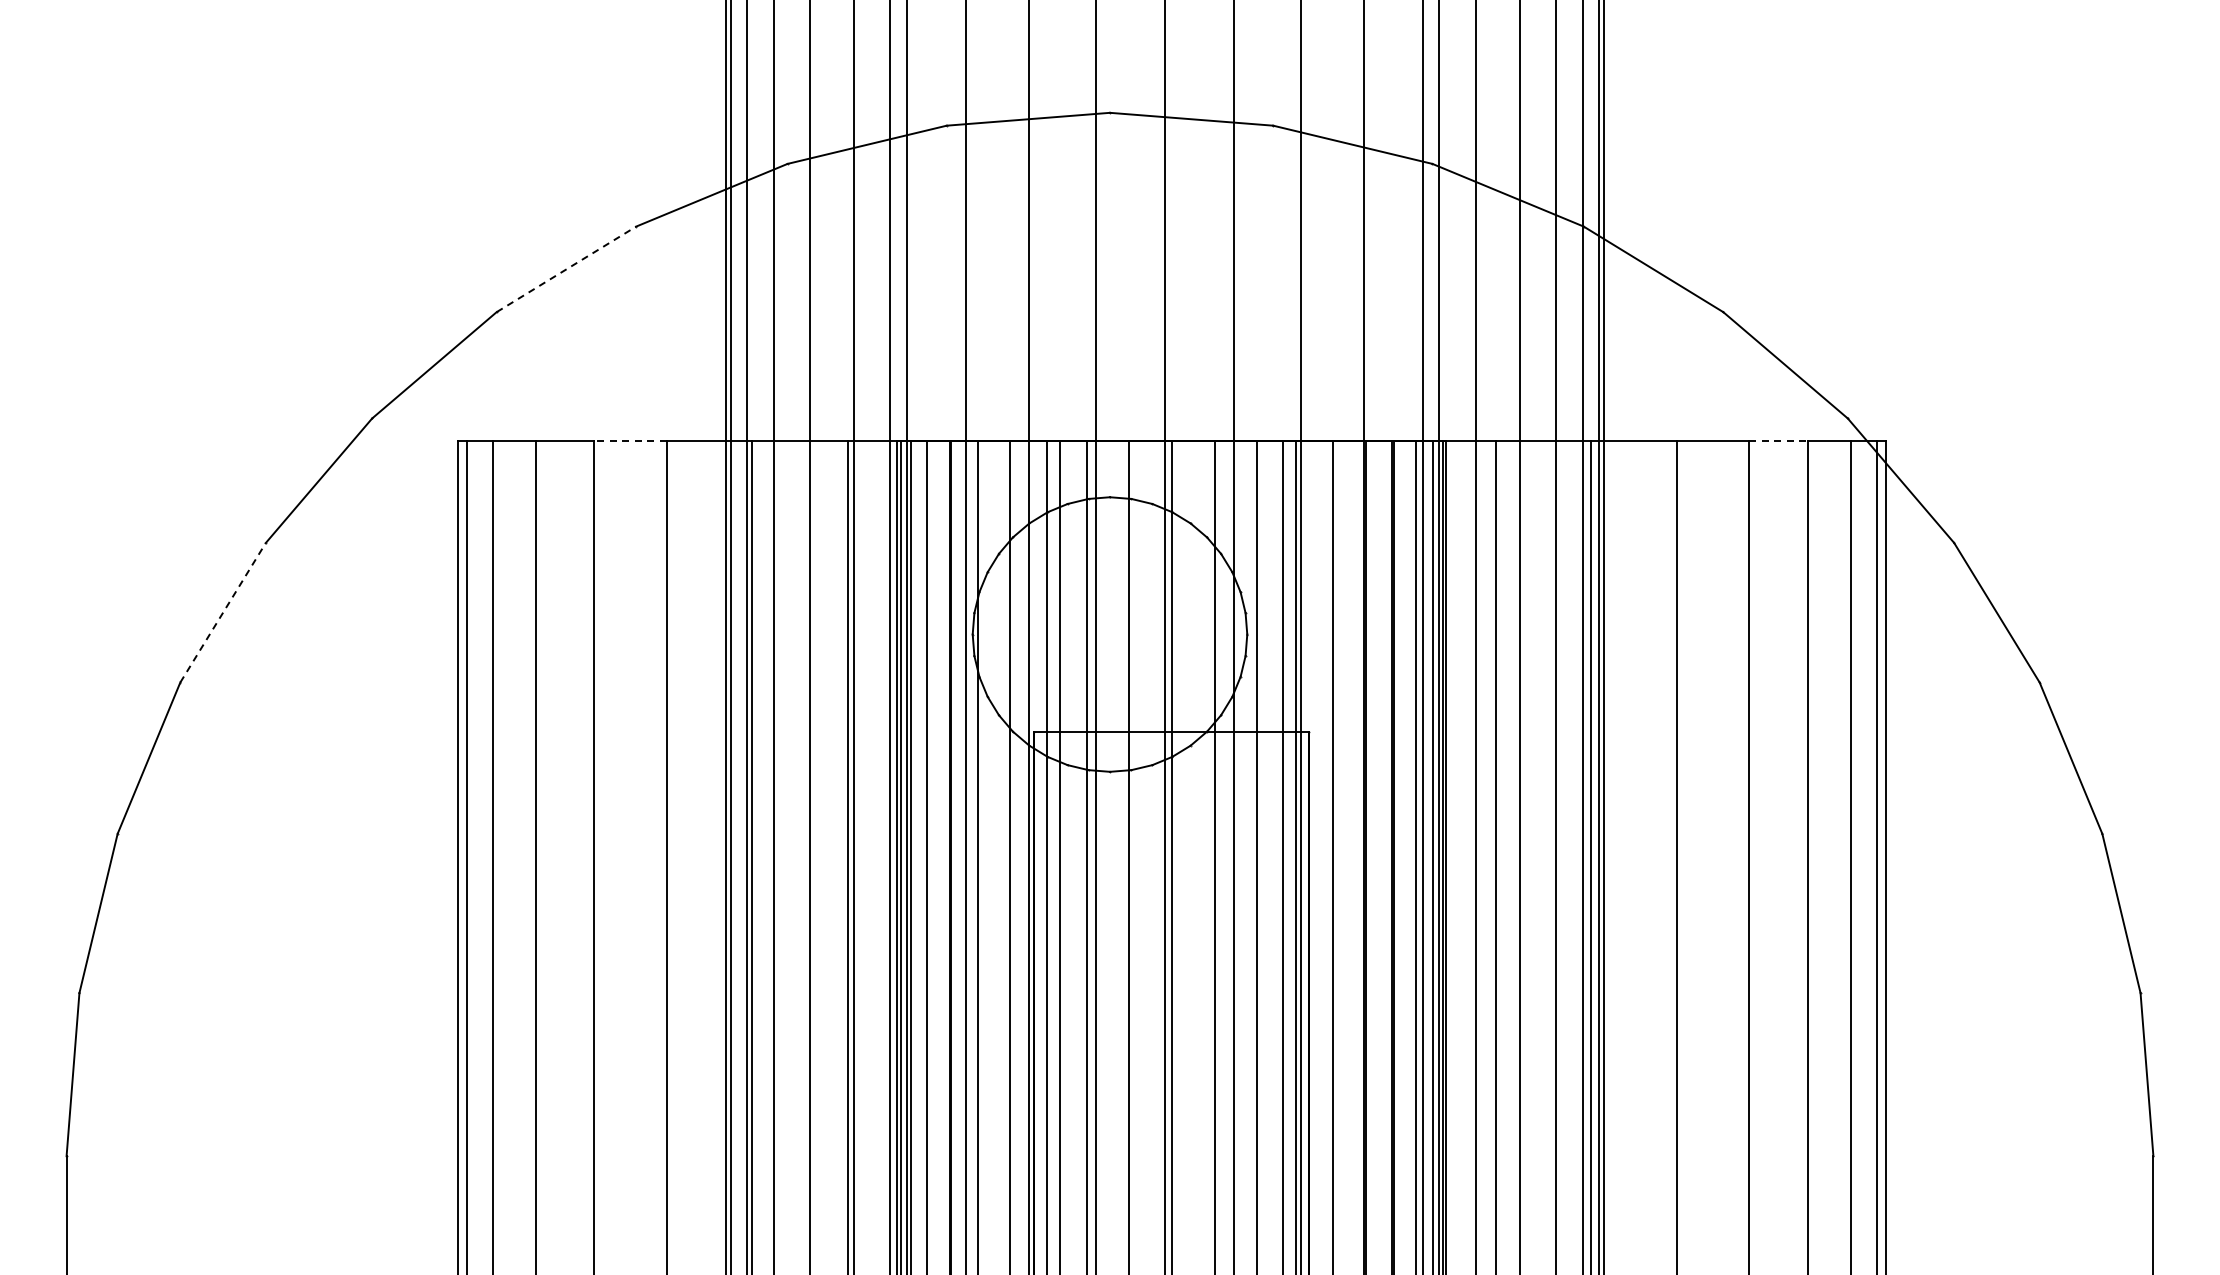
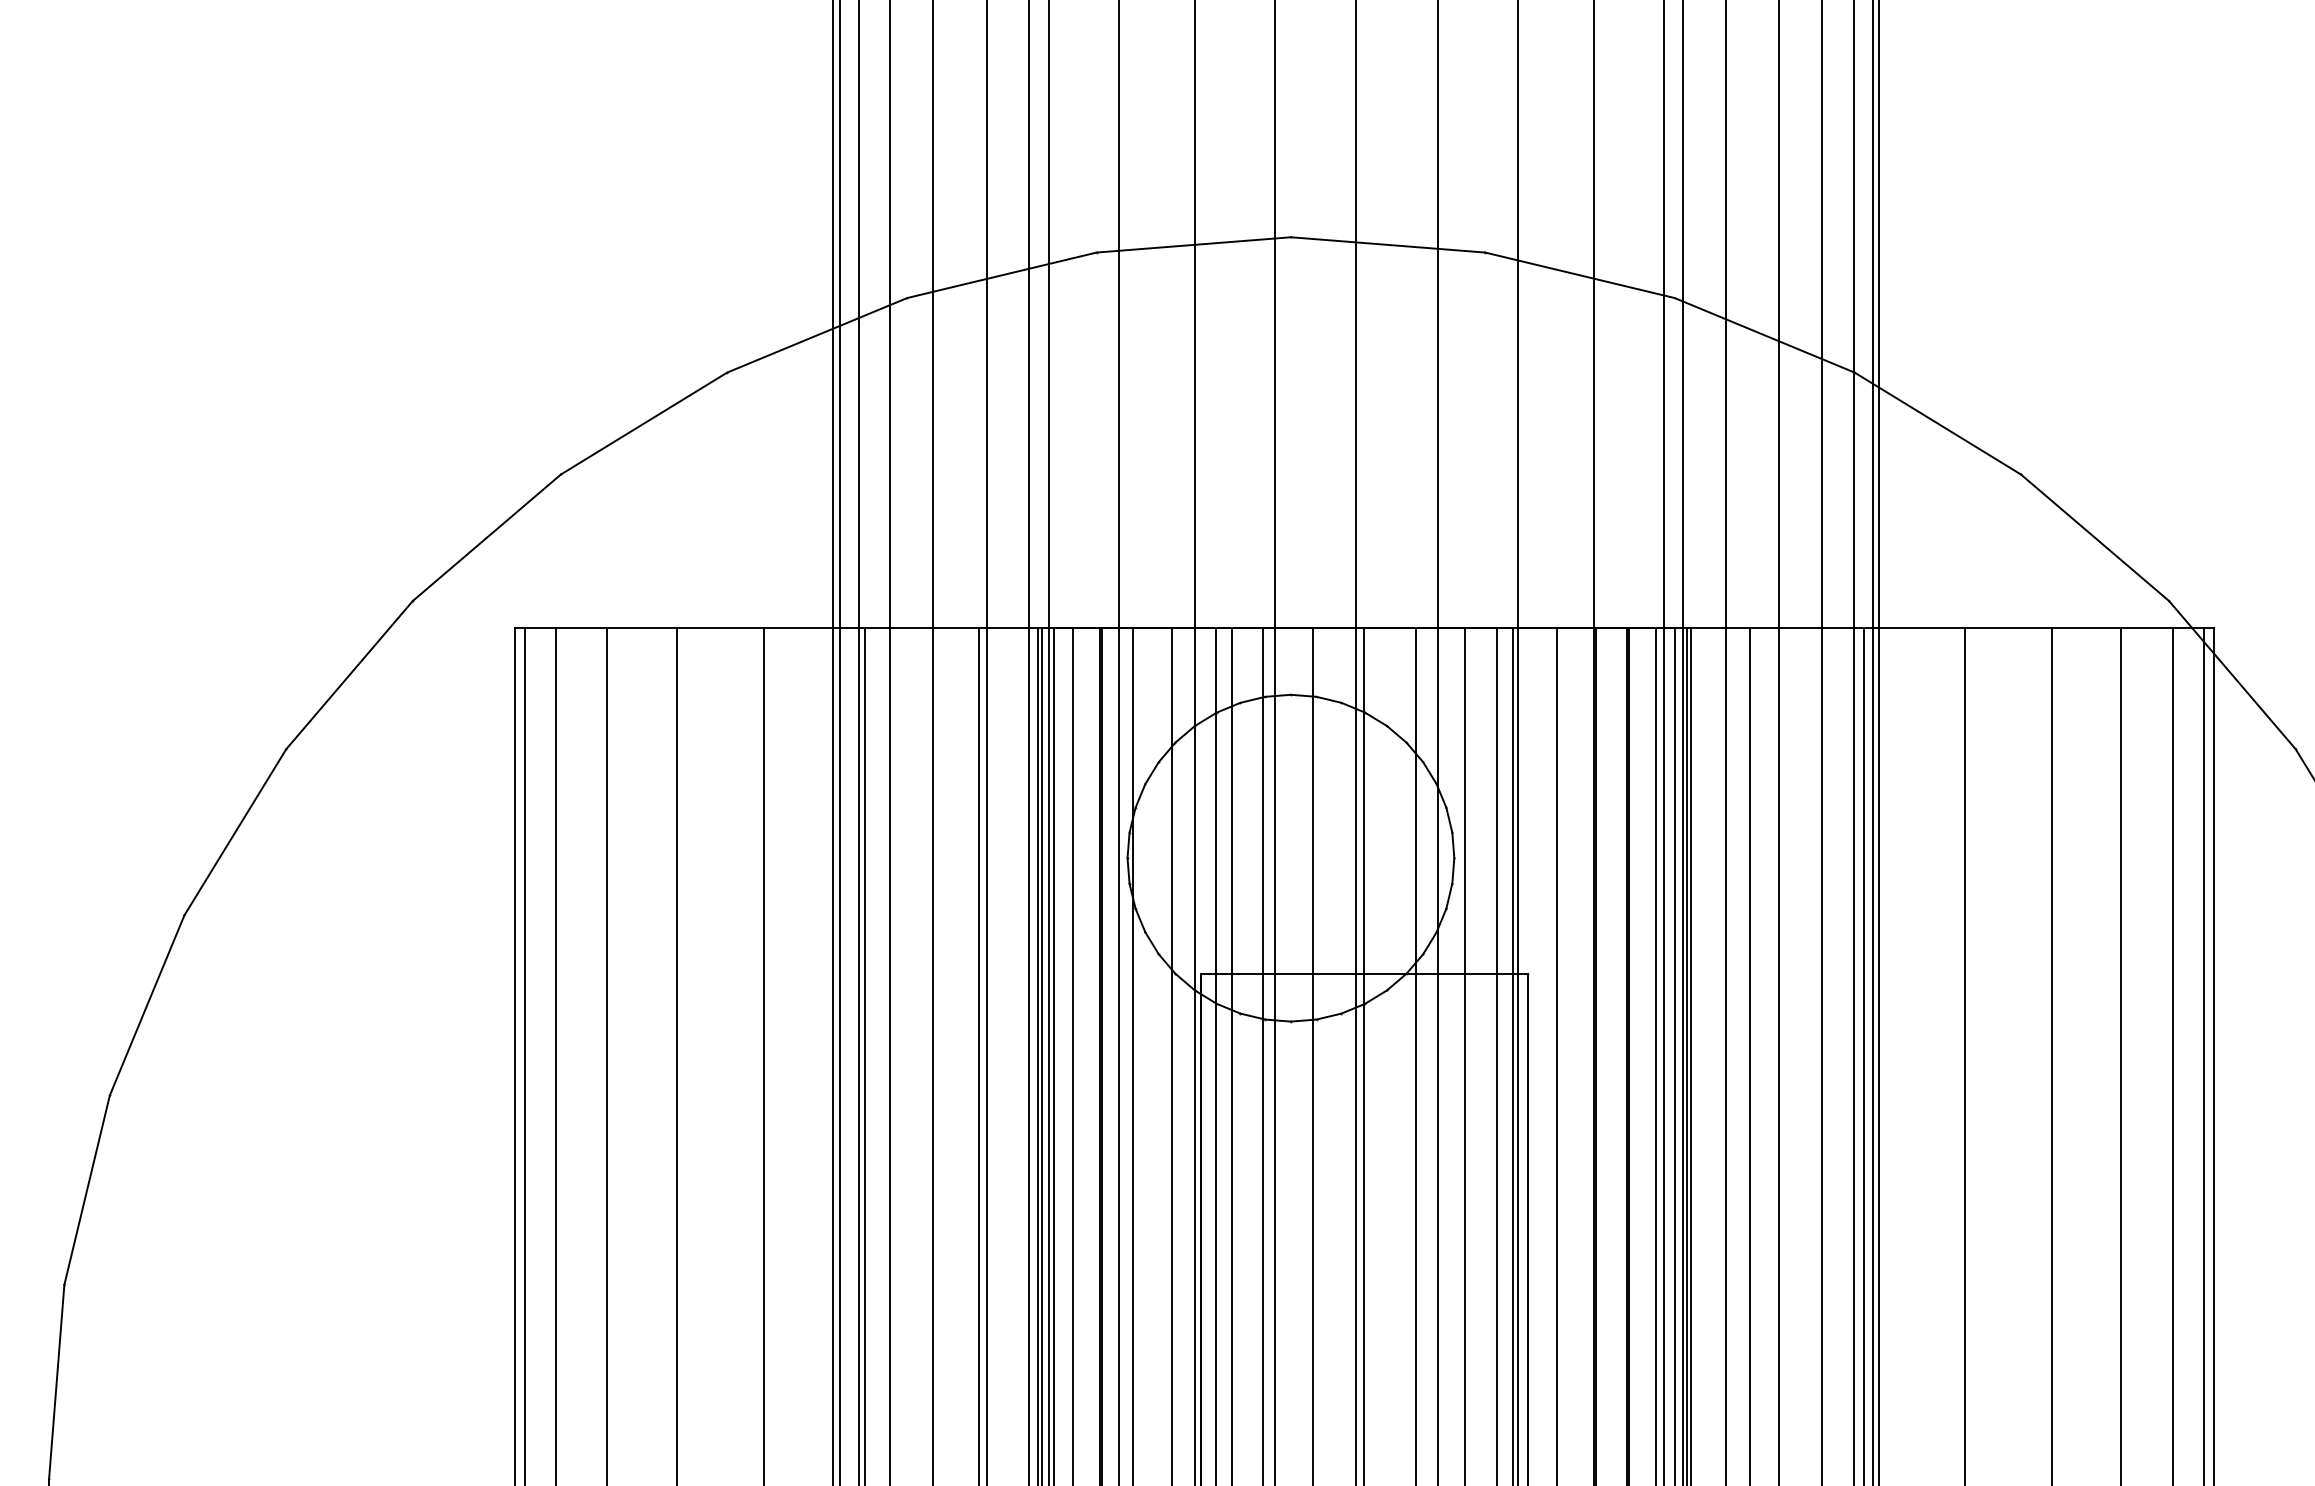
line: (566, 269) -> (644, 423), dashed -> solid
line: (630, 440) -> (720, 627), dashed -> solid
line: (1779, 440) -> (2087, 627), dashed -> solid
line: (223, 612) -> (235, 831), dashed -> solid

